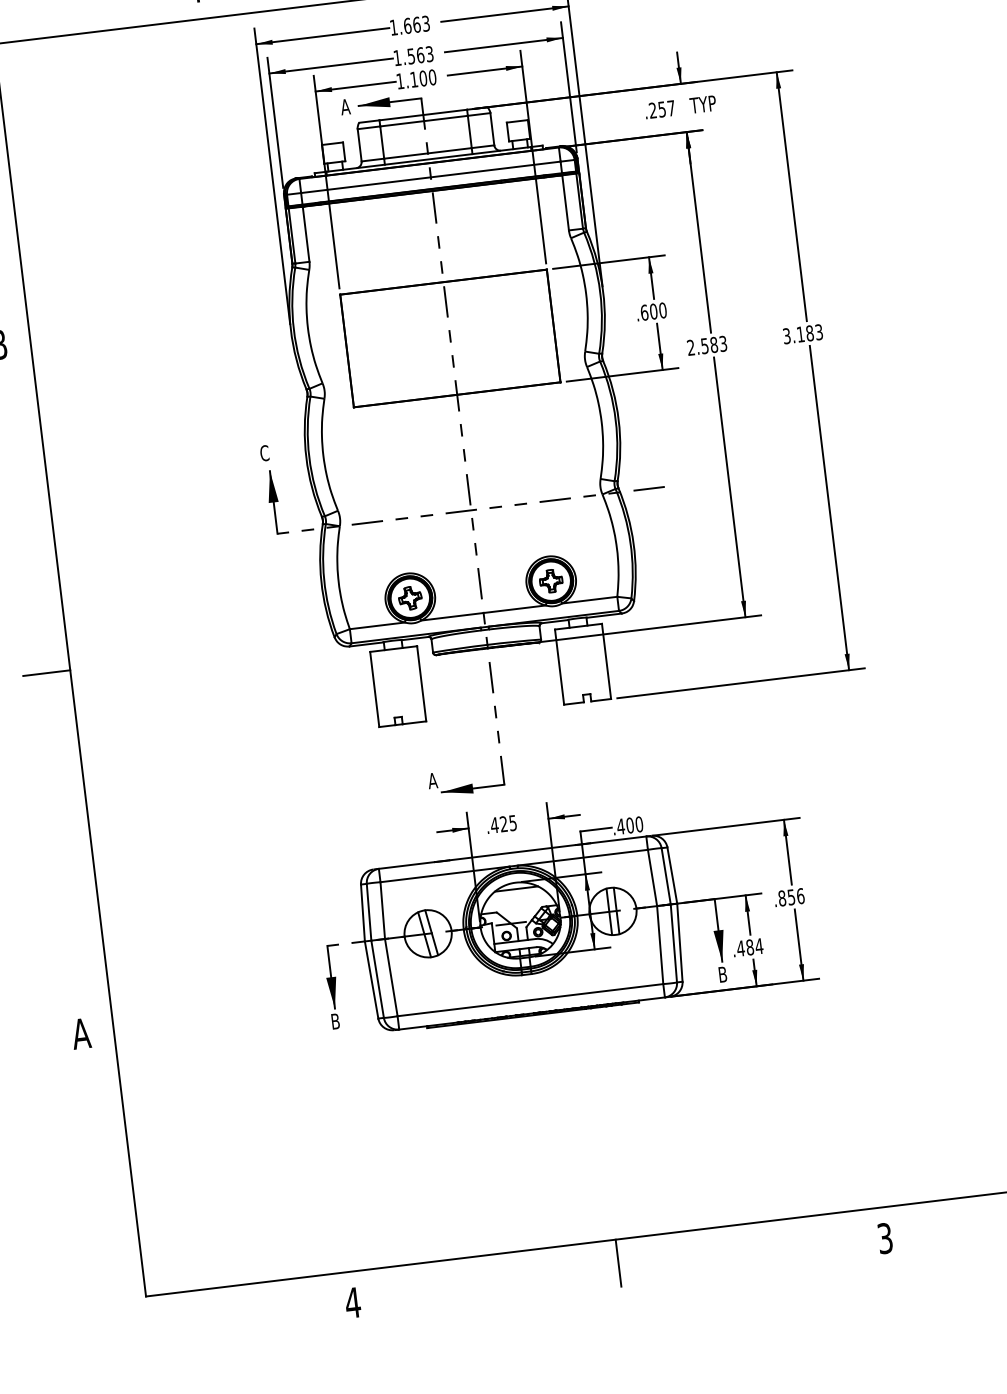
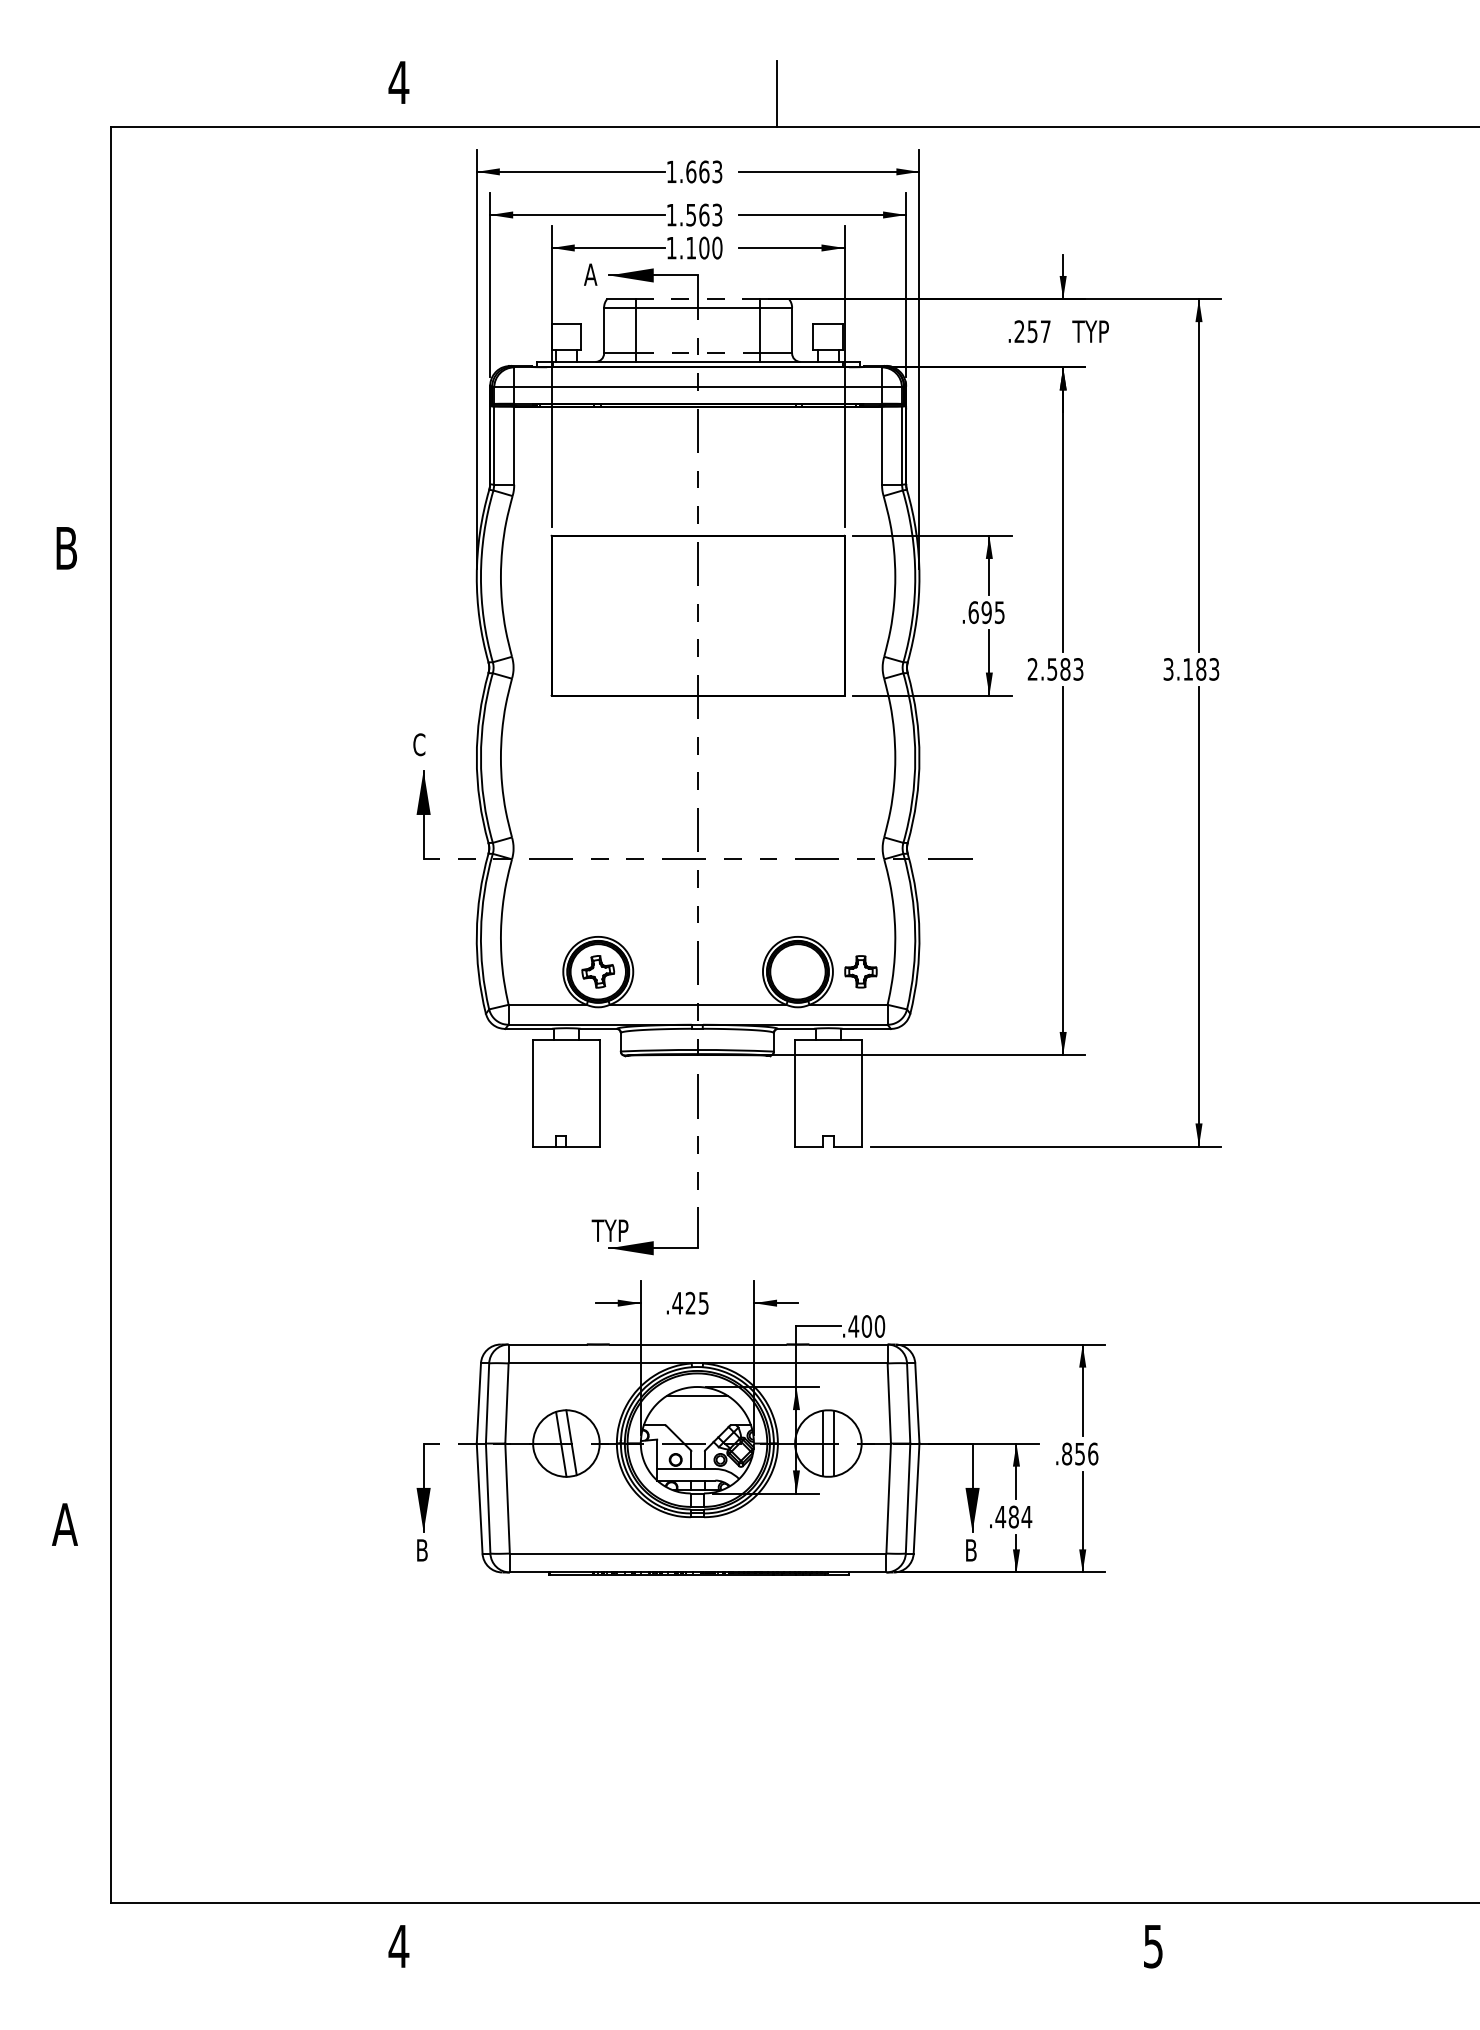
line: (422, 115) -> (697, 299), solid -> dashed
line: (428, 153) -> (698, 353), solid -> dashed
text: (657, 311) -> (992, 612), .600 -> .695
part: (550, 581) -> (860, 971), moved
line: (46, 673) -> (77, 1015), removed
text: (440, 779) -> (609, 1230), A -> TYP
text: (885, 1237) -> (1153, 1945), 3 -> 5
line: (618, 1262) -> (776, 1935), removed

